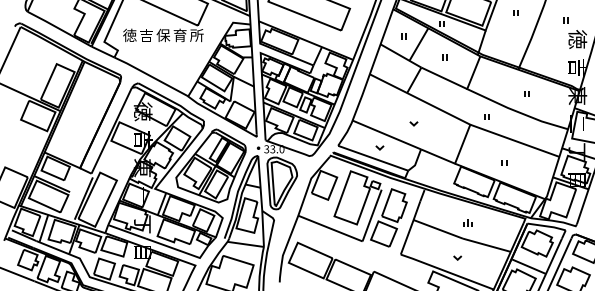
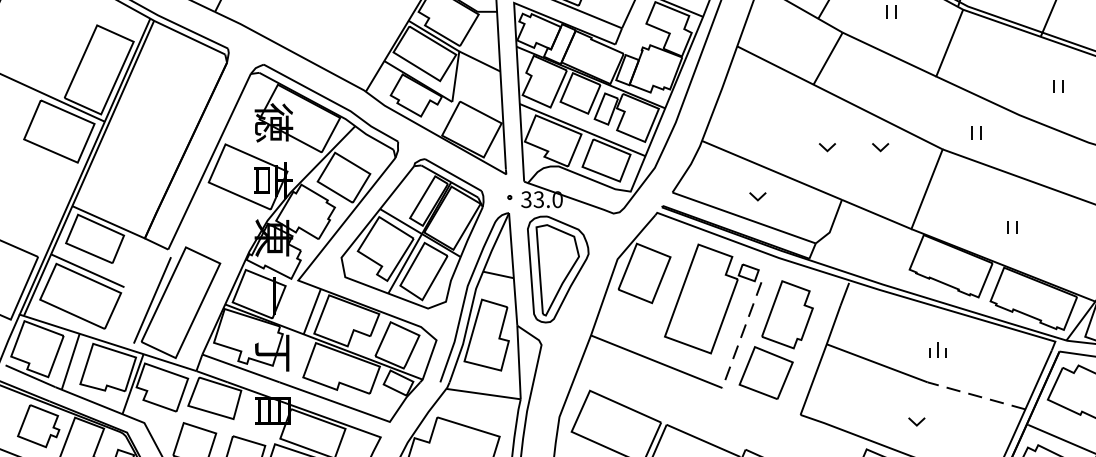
part: (439, 123) -> (879, 146), added
line: (372, 215) -> (742, 334), solid -> dashed
line: (486, 245) -> (975, 396), solid -> dashed

